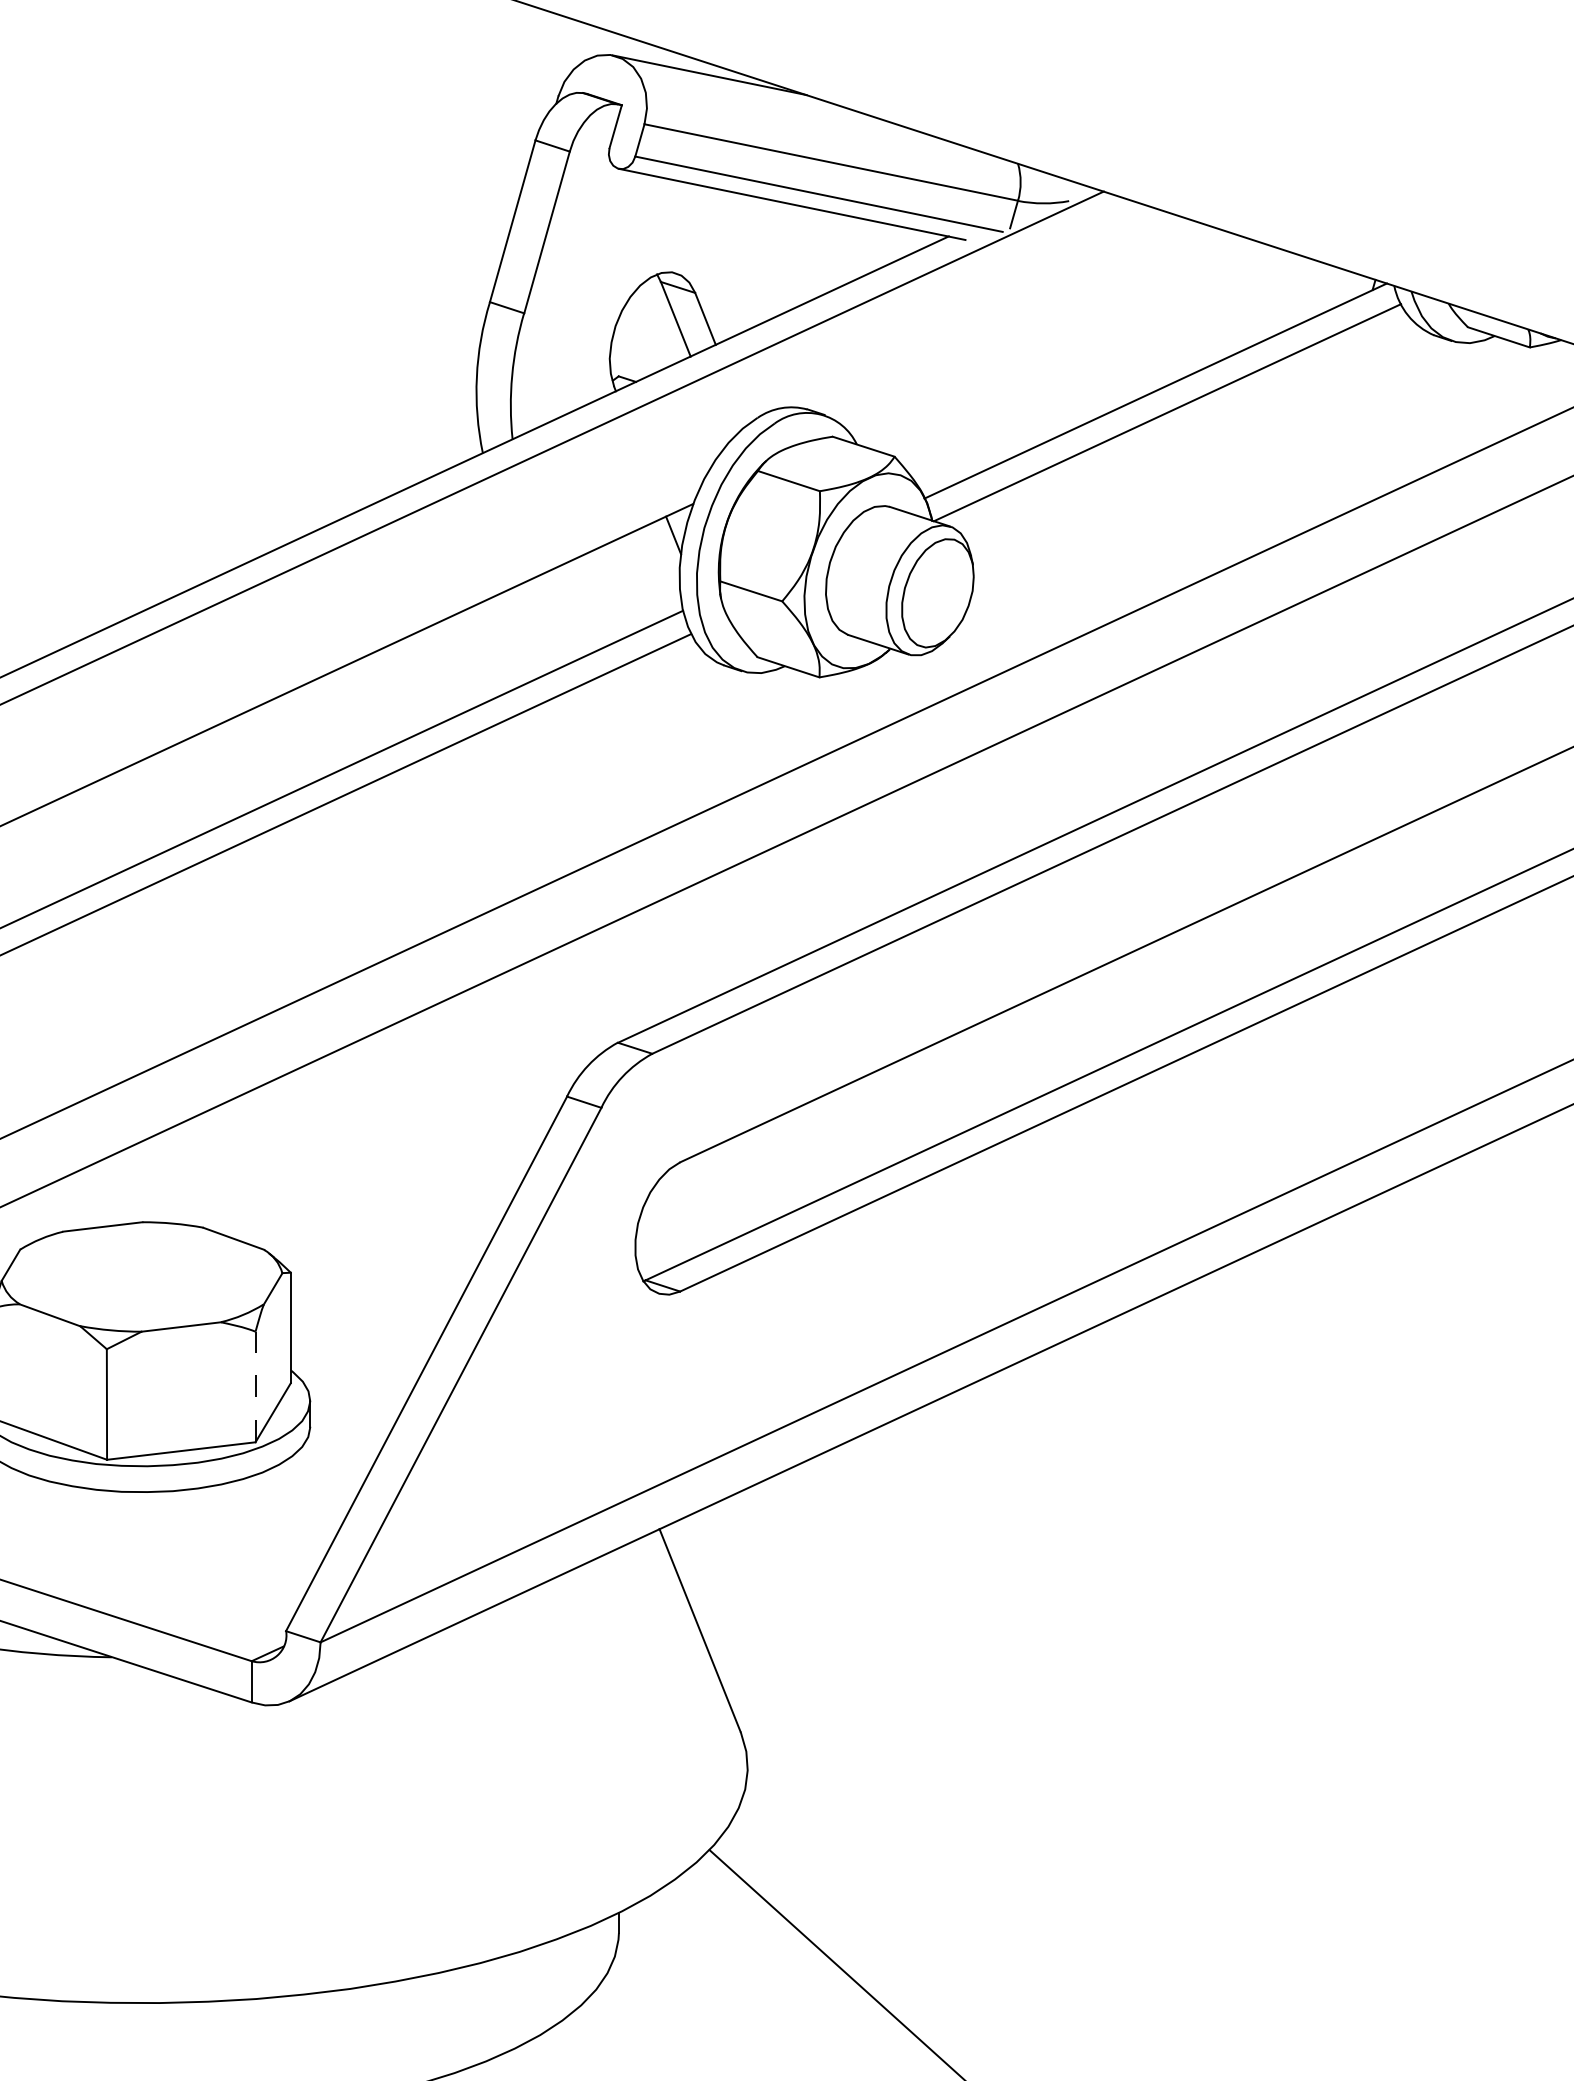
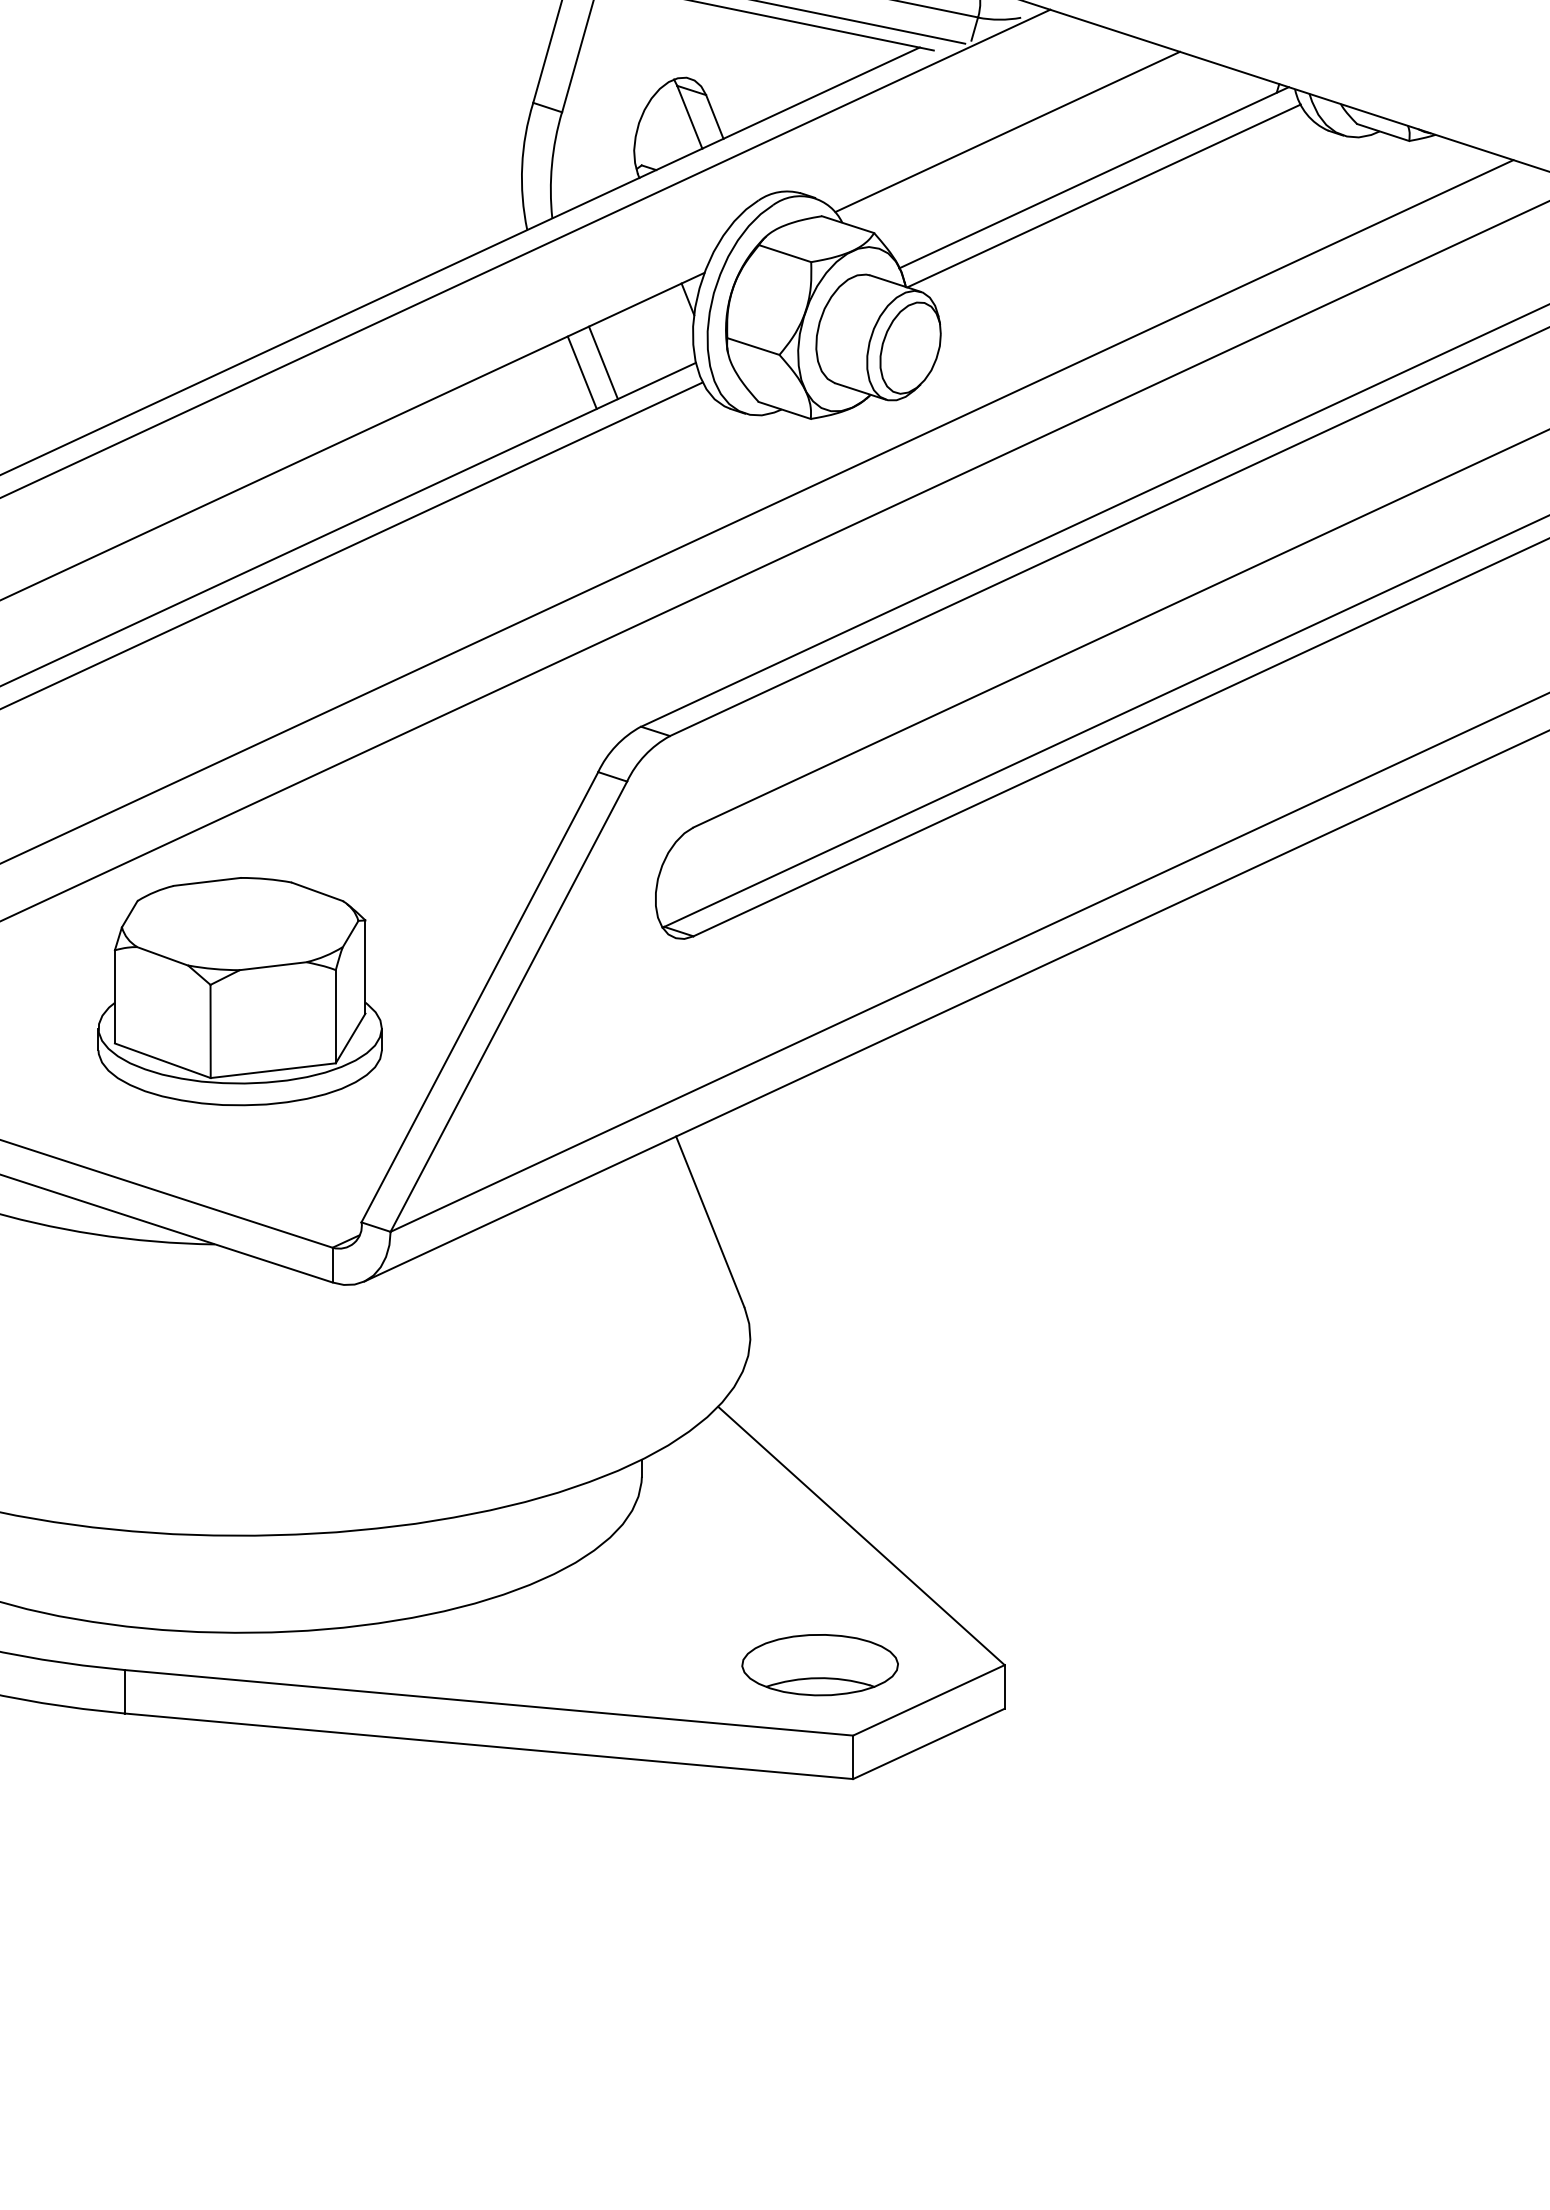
line: (1052, 336) -> (1007, 131), added
line: (573, 610) -> (603, 362), added
line: (547, 622) -> (581, 372), added
line: (255, 1386) -> (335, 1016), dashed -> solid

